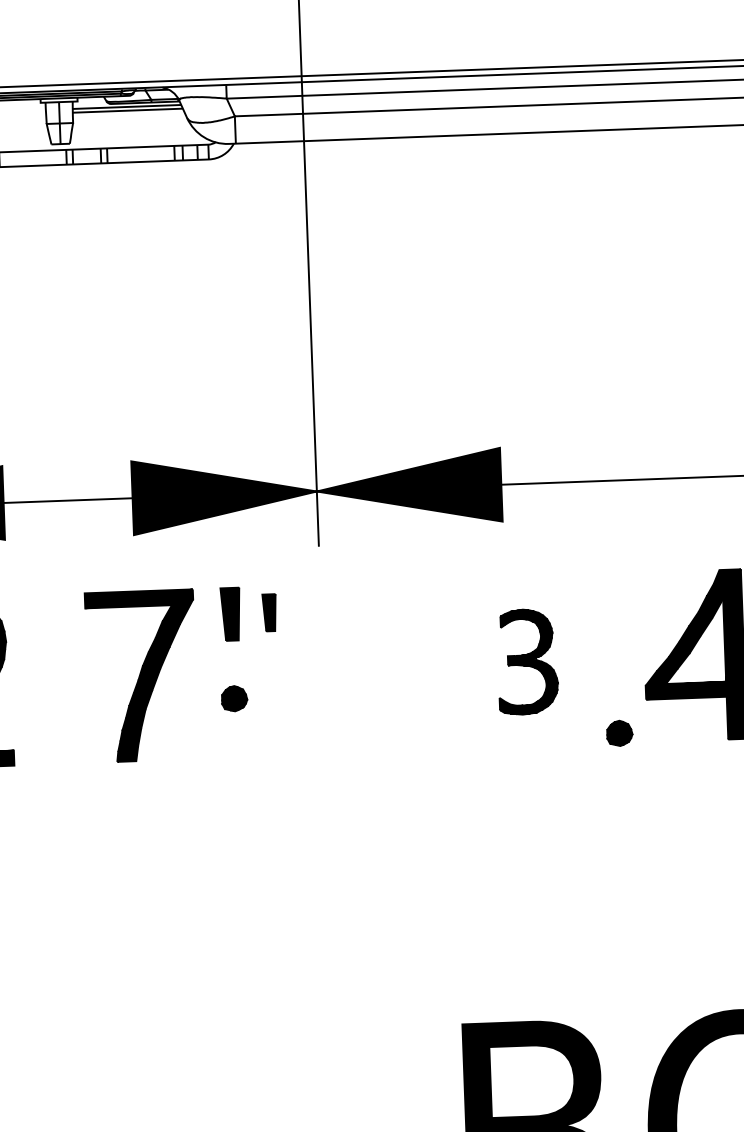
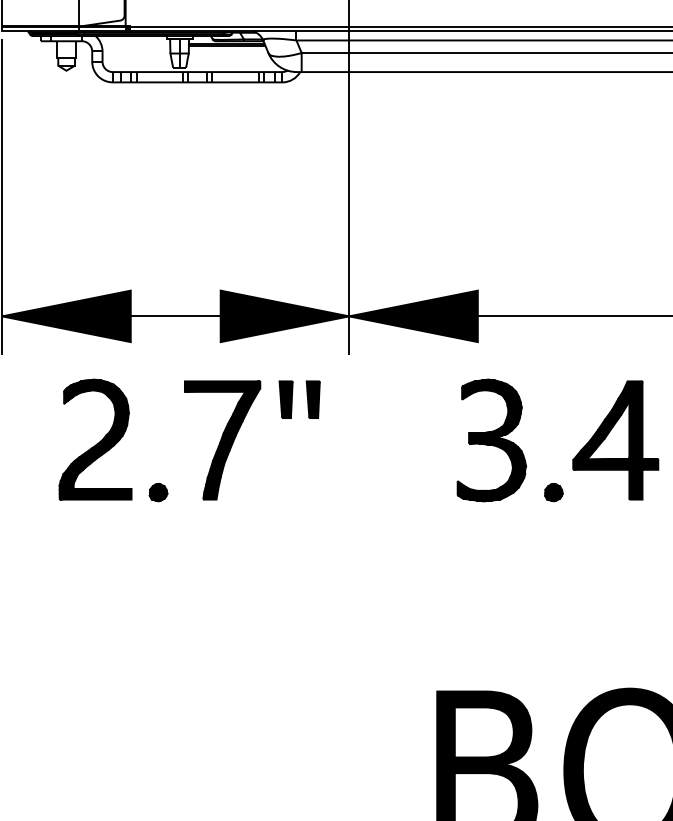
part: (268, 612) -> (312, 399), size x1.43
part: (527, 661) -> (491, 440), size x1.67
part: (234, 698) -> (158, 492), moved

